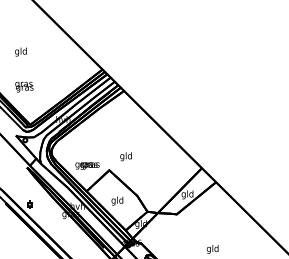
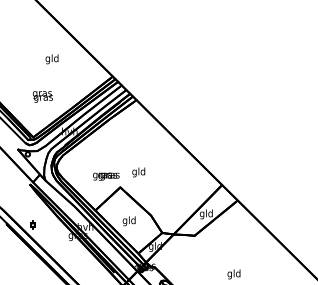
text: (20, 52) -> (51, 59), moved
text: (24, 86) -> (42, 96), moved
text: (87, 165) -> (106, 176), moved

